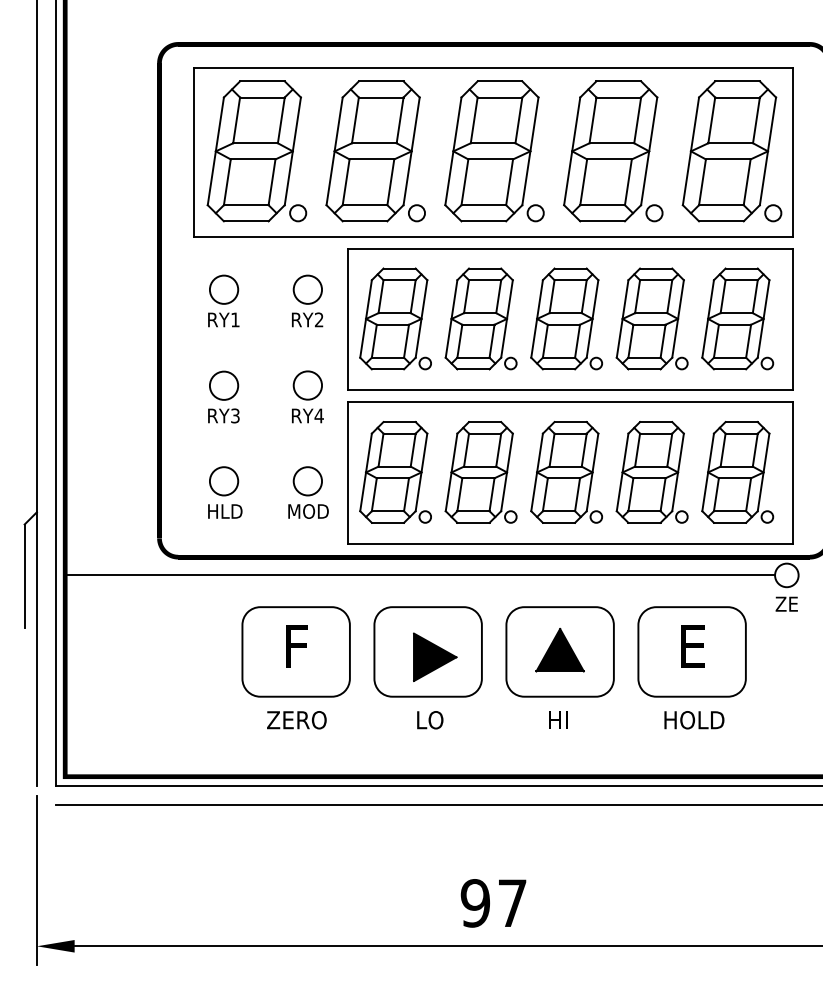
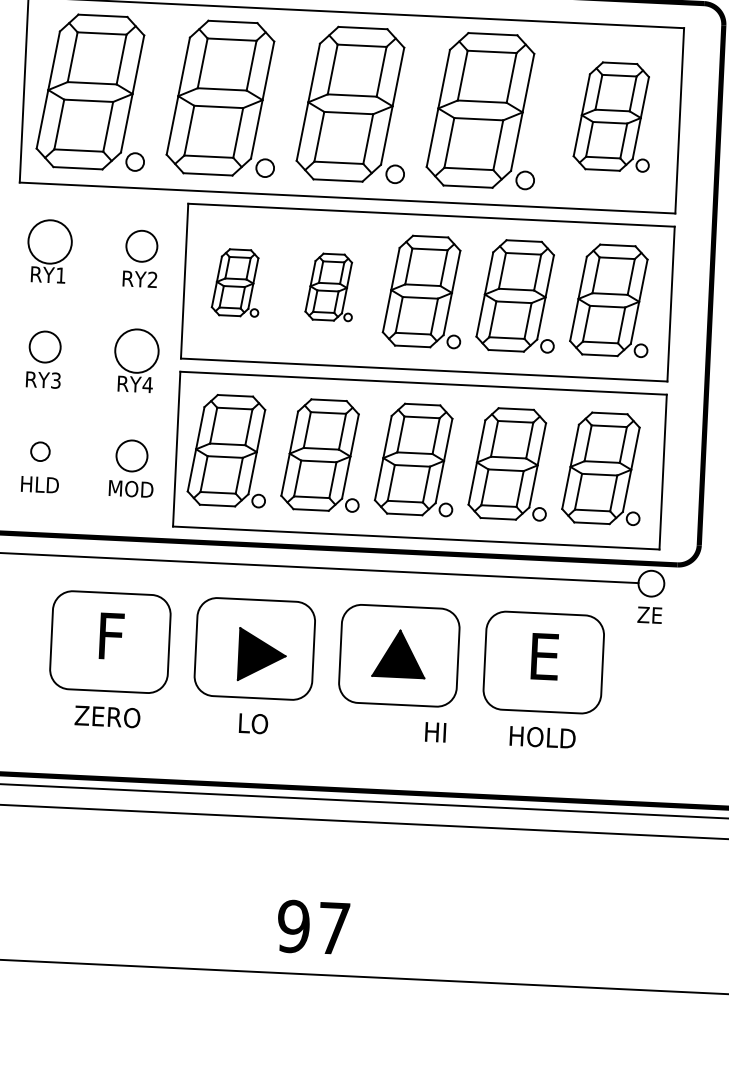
part: (731, 151) -> (612, 116), size x0.7
circle: (223, 289) -> (49, 241), size x1.4
part: (395, 318) -> (236, 282), size x0.6
part: (480, 318) -> (329, 286), size x0.6
circle: (307, 385) -> (136, 351), size x1.4
circle: (224, 481) -> (40, 451), size x0.6
text: (558, 719) -> (435, 731), moved

